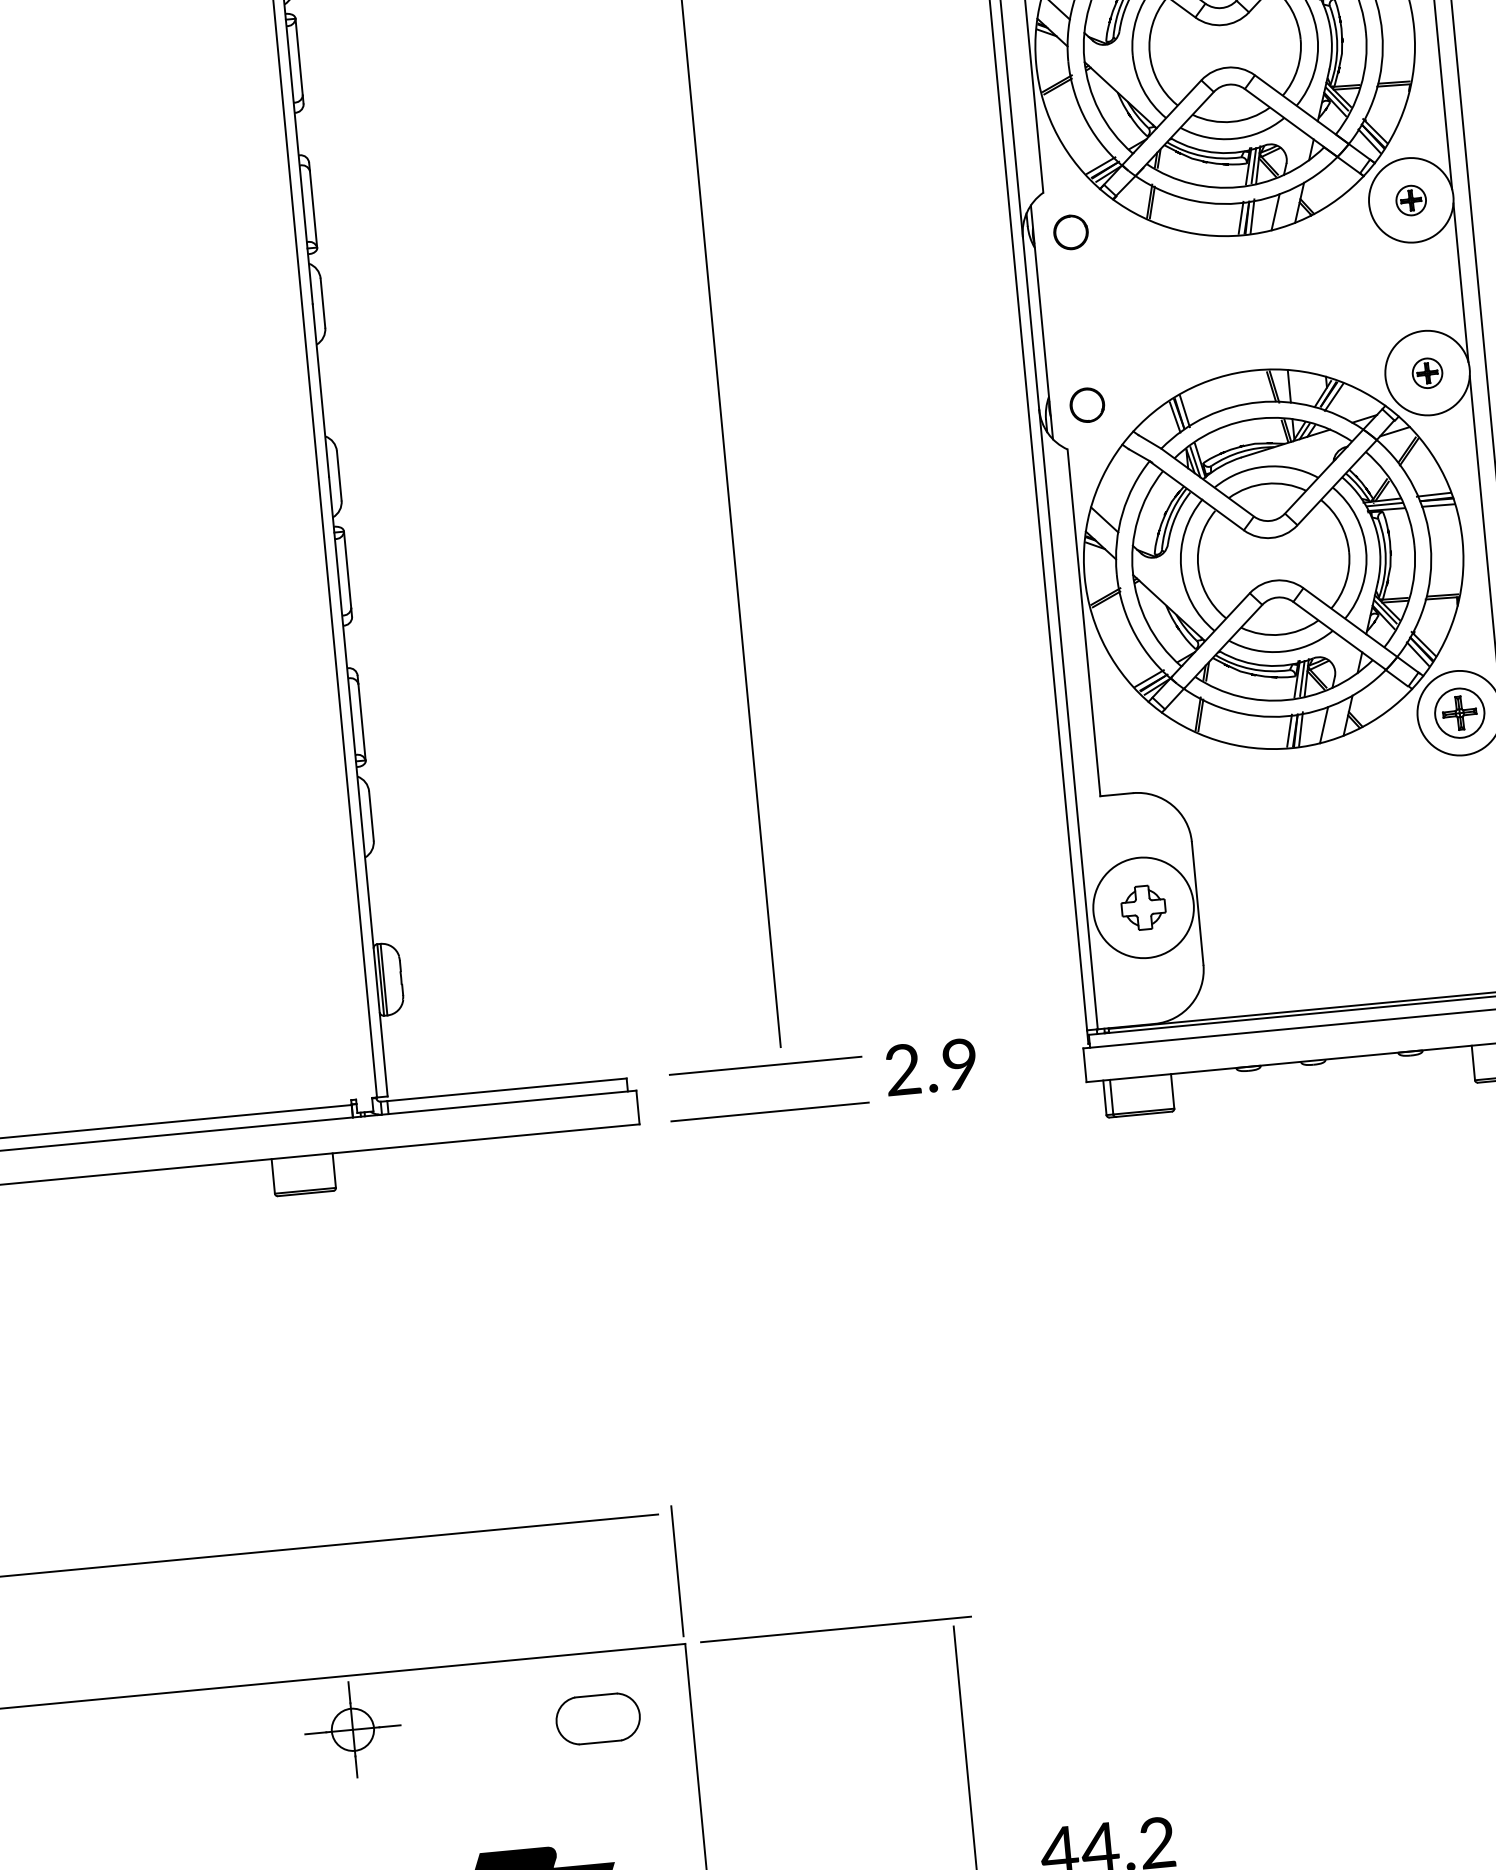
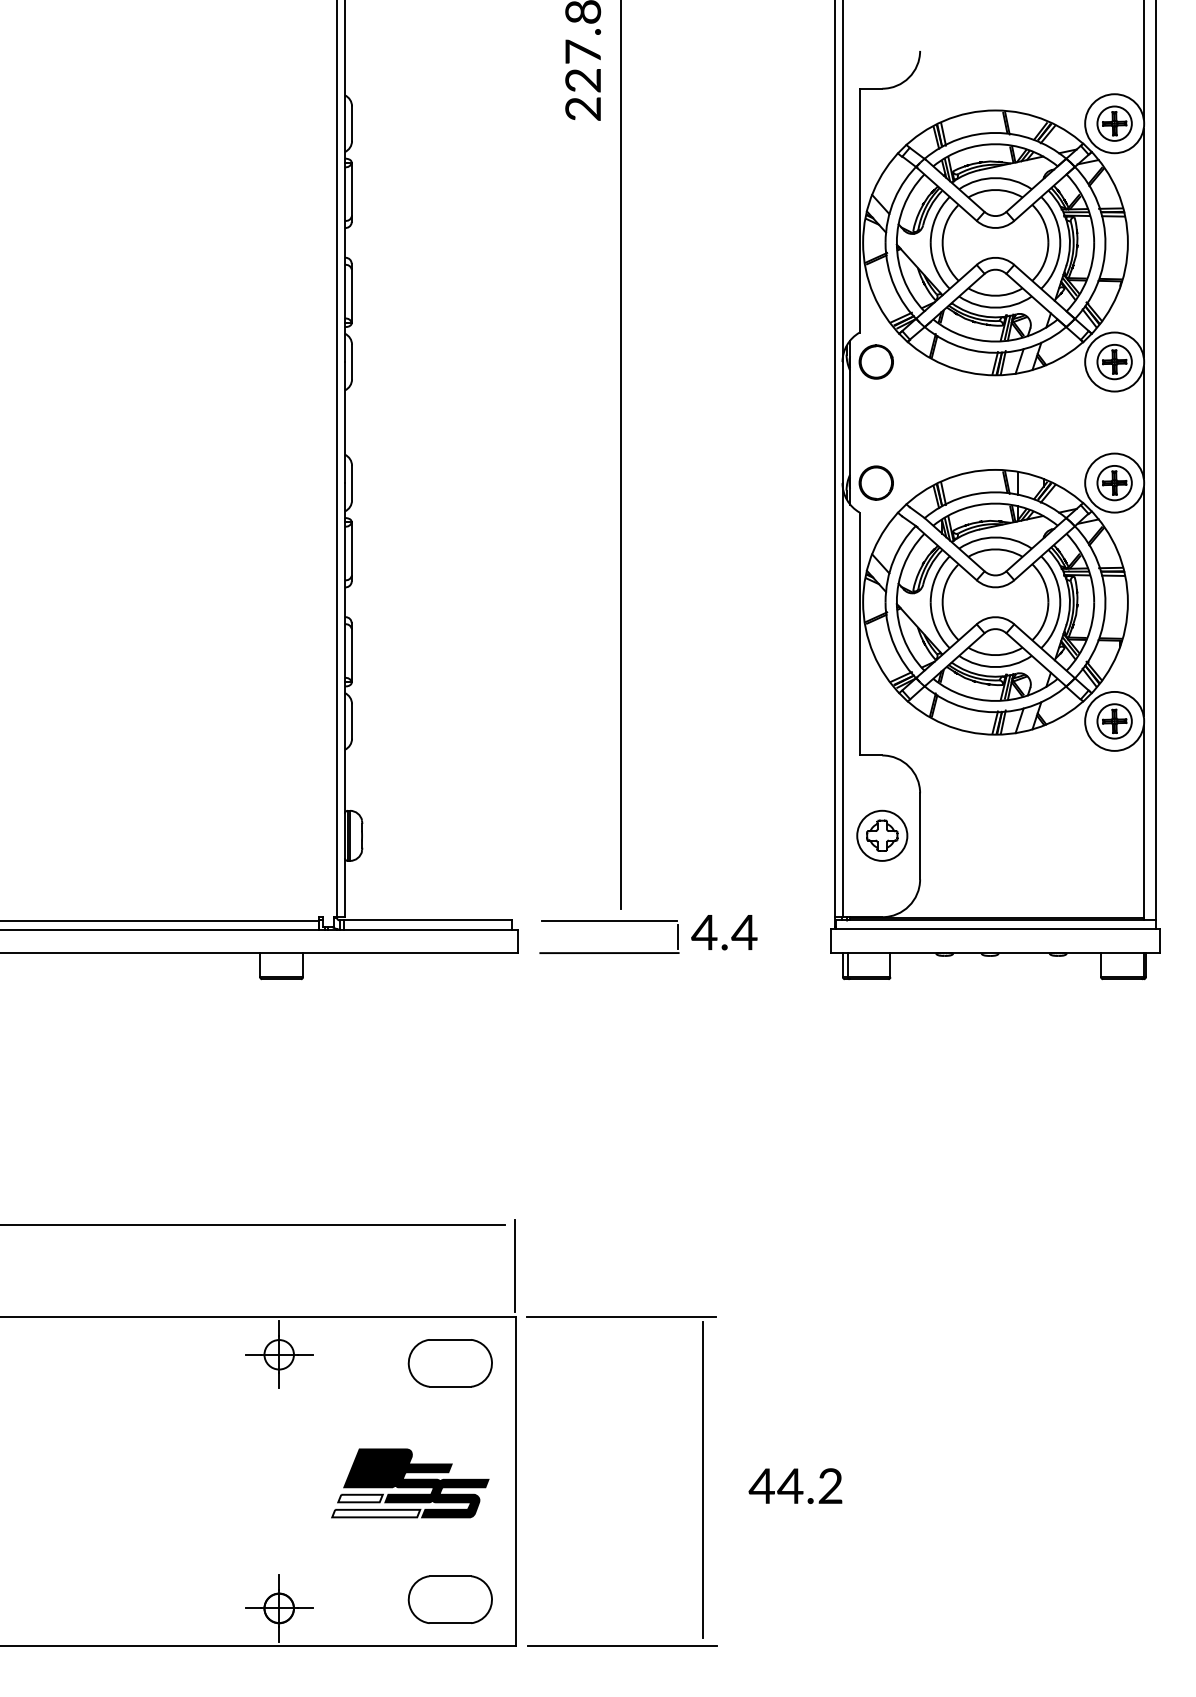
part: (1411, 200) -> (1114, 362), size x1.67
circle: (1069, 231) -> (875, 361), size x1.43
part: (1427, 373) -> (1114, 483), size x1.67
circle: (1086, 404) -> (875, 482), size x1.43
circle: (1143, 907) -> (882, 835), size x0.71
text: (931, 1067) -> (724, 932), 2.9 -> 4.4
line: (866, 1078) -> (678, 936), added
part: (597, 1719) -> (449, 1363), size x1.43

